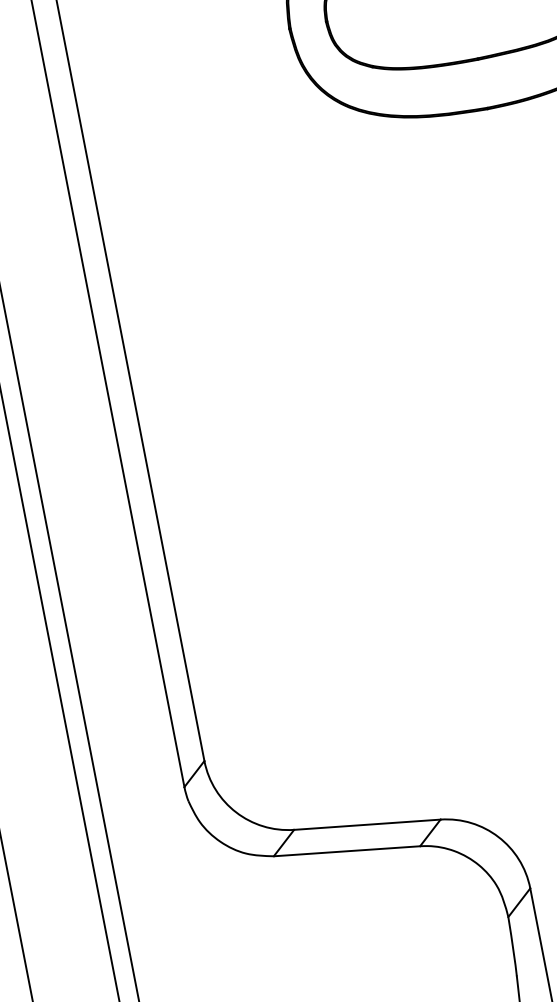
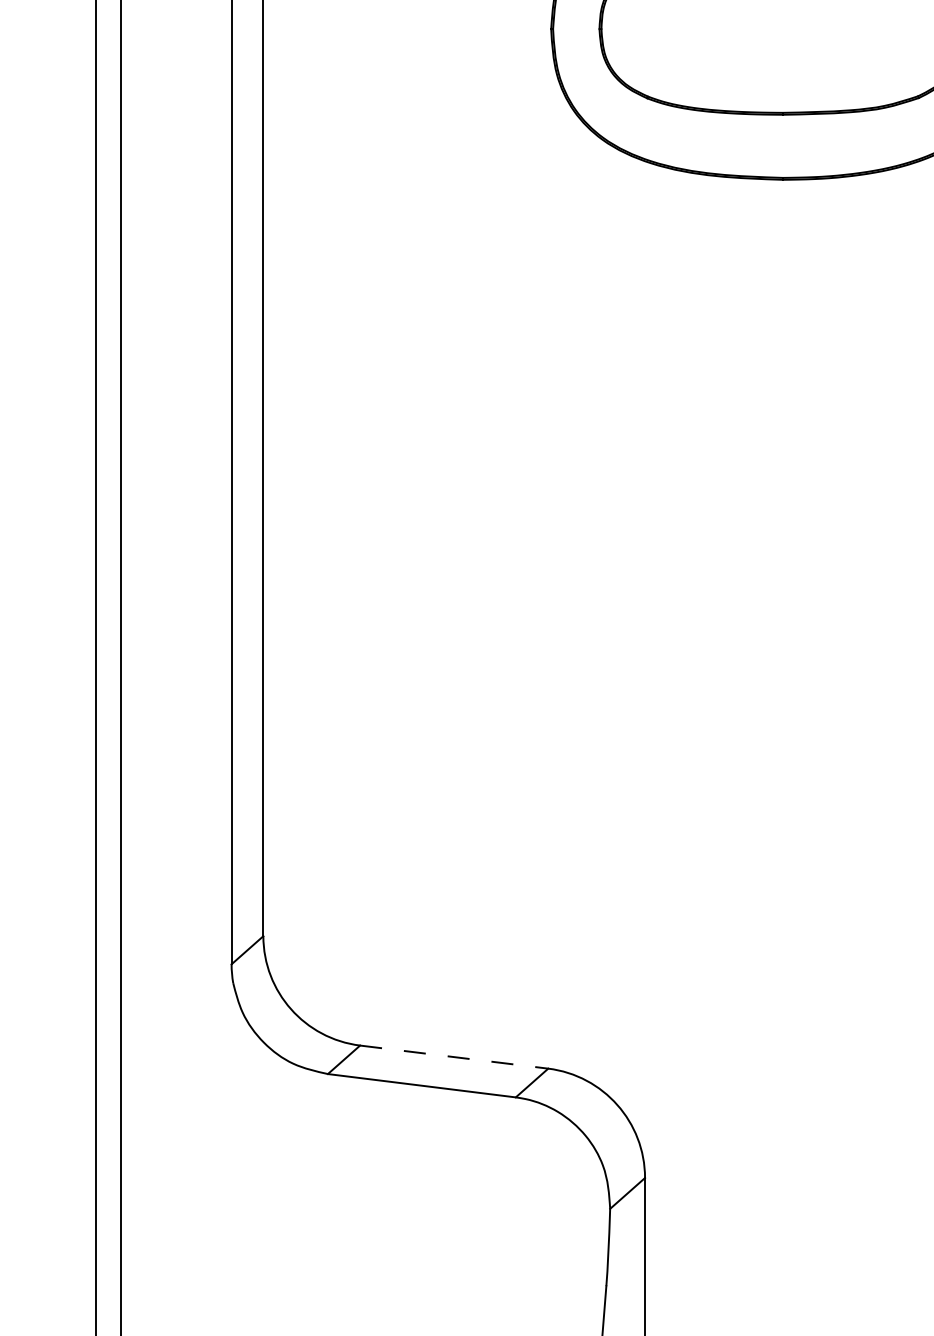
line: (367, 824) -> (454, 1057), solid -> dashed

